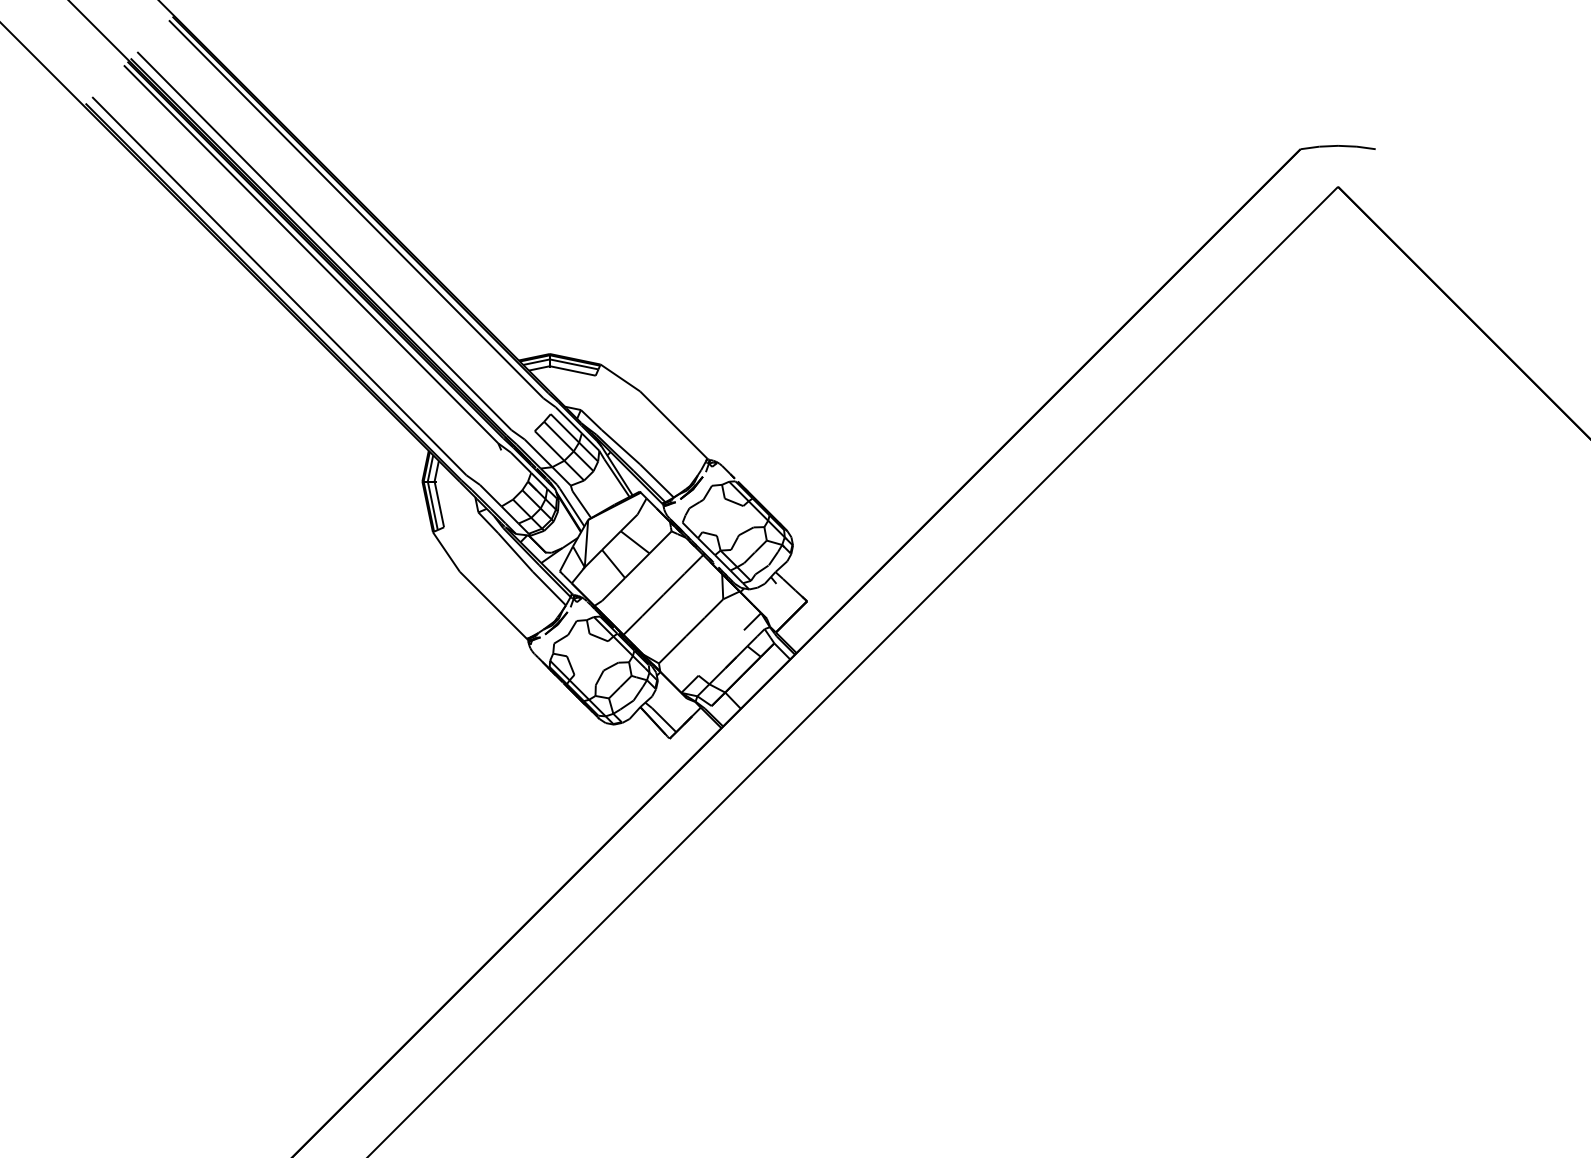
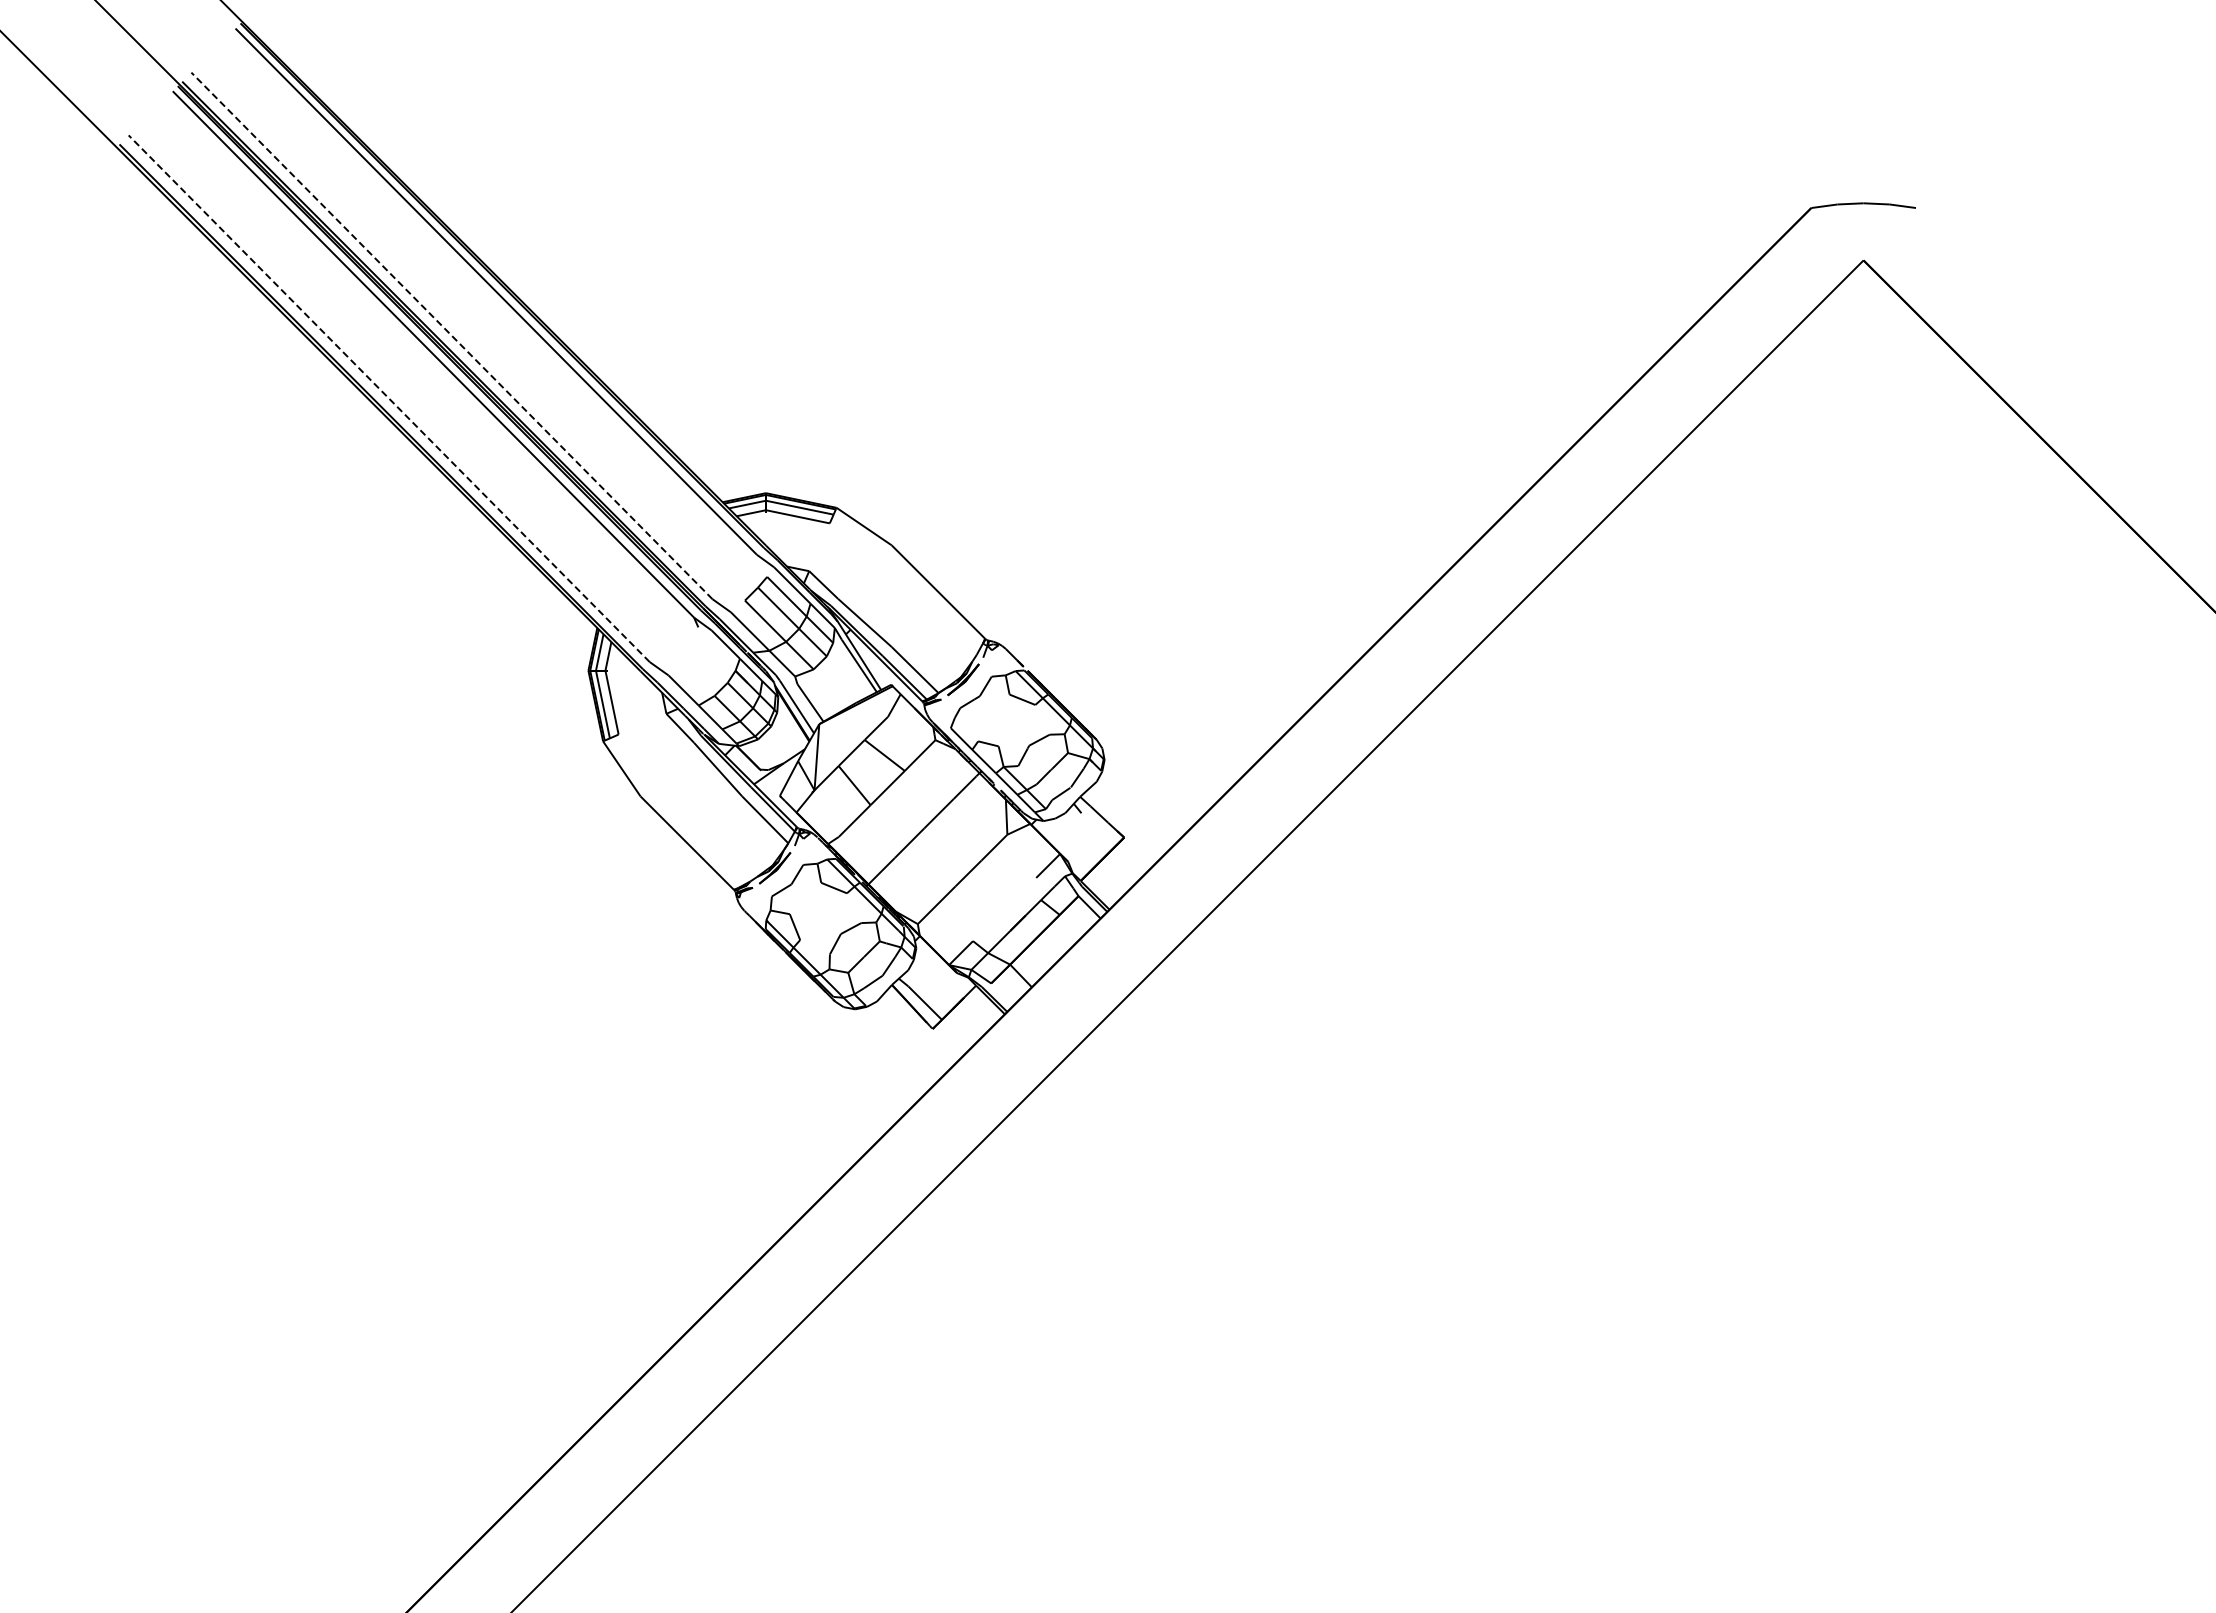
line: (324, 240) -> (451, 335), solid -> dashed
line: (278, 286) -> (388, 398), solid -> dashed

